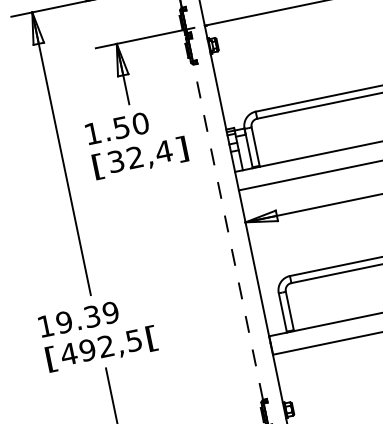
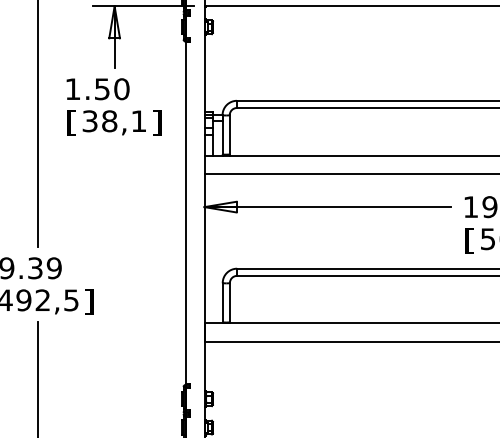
text: (149, 154) -> (124, 121), 32,4 -> 38,1
line: (227, 231) -> (185, 212), dashed -> solid
text: (152, 338) -> (89, 301), [ -> ]

